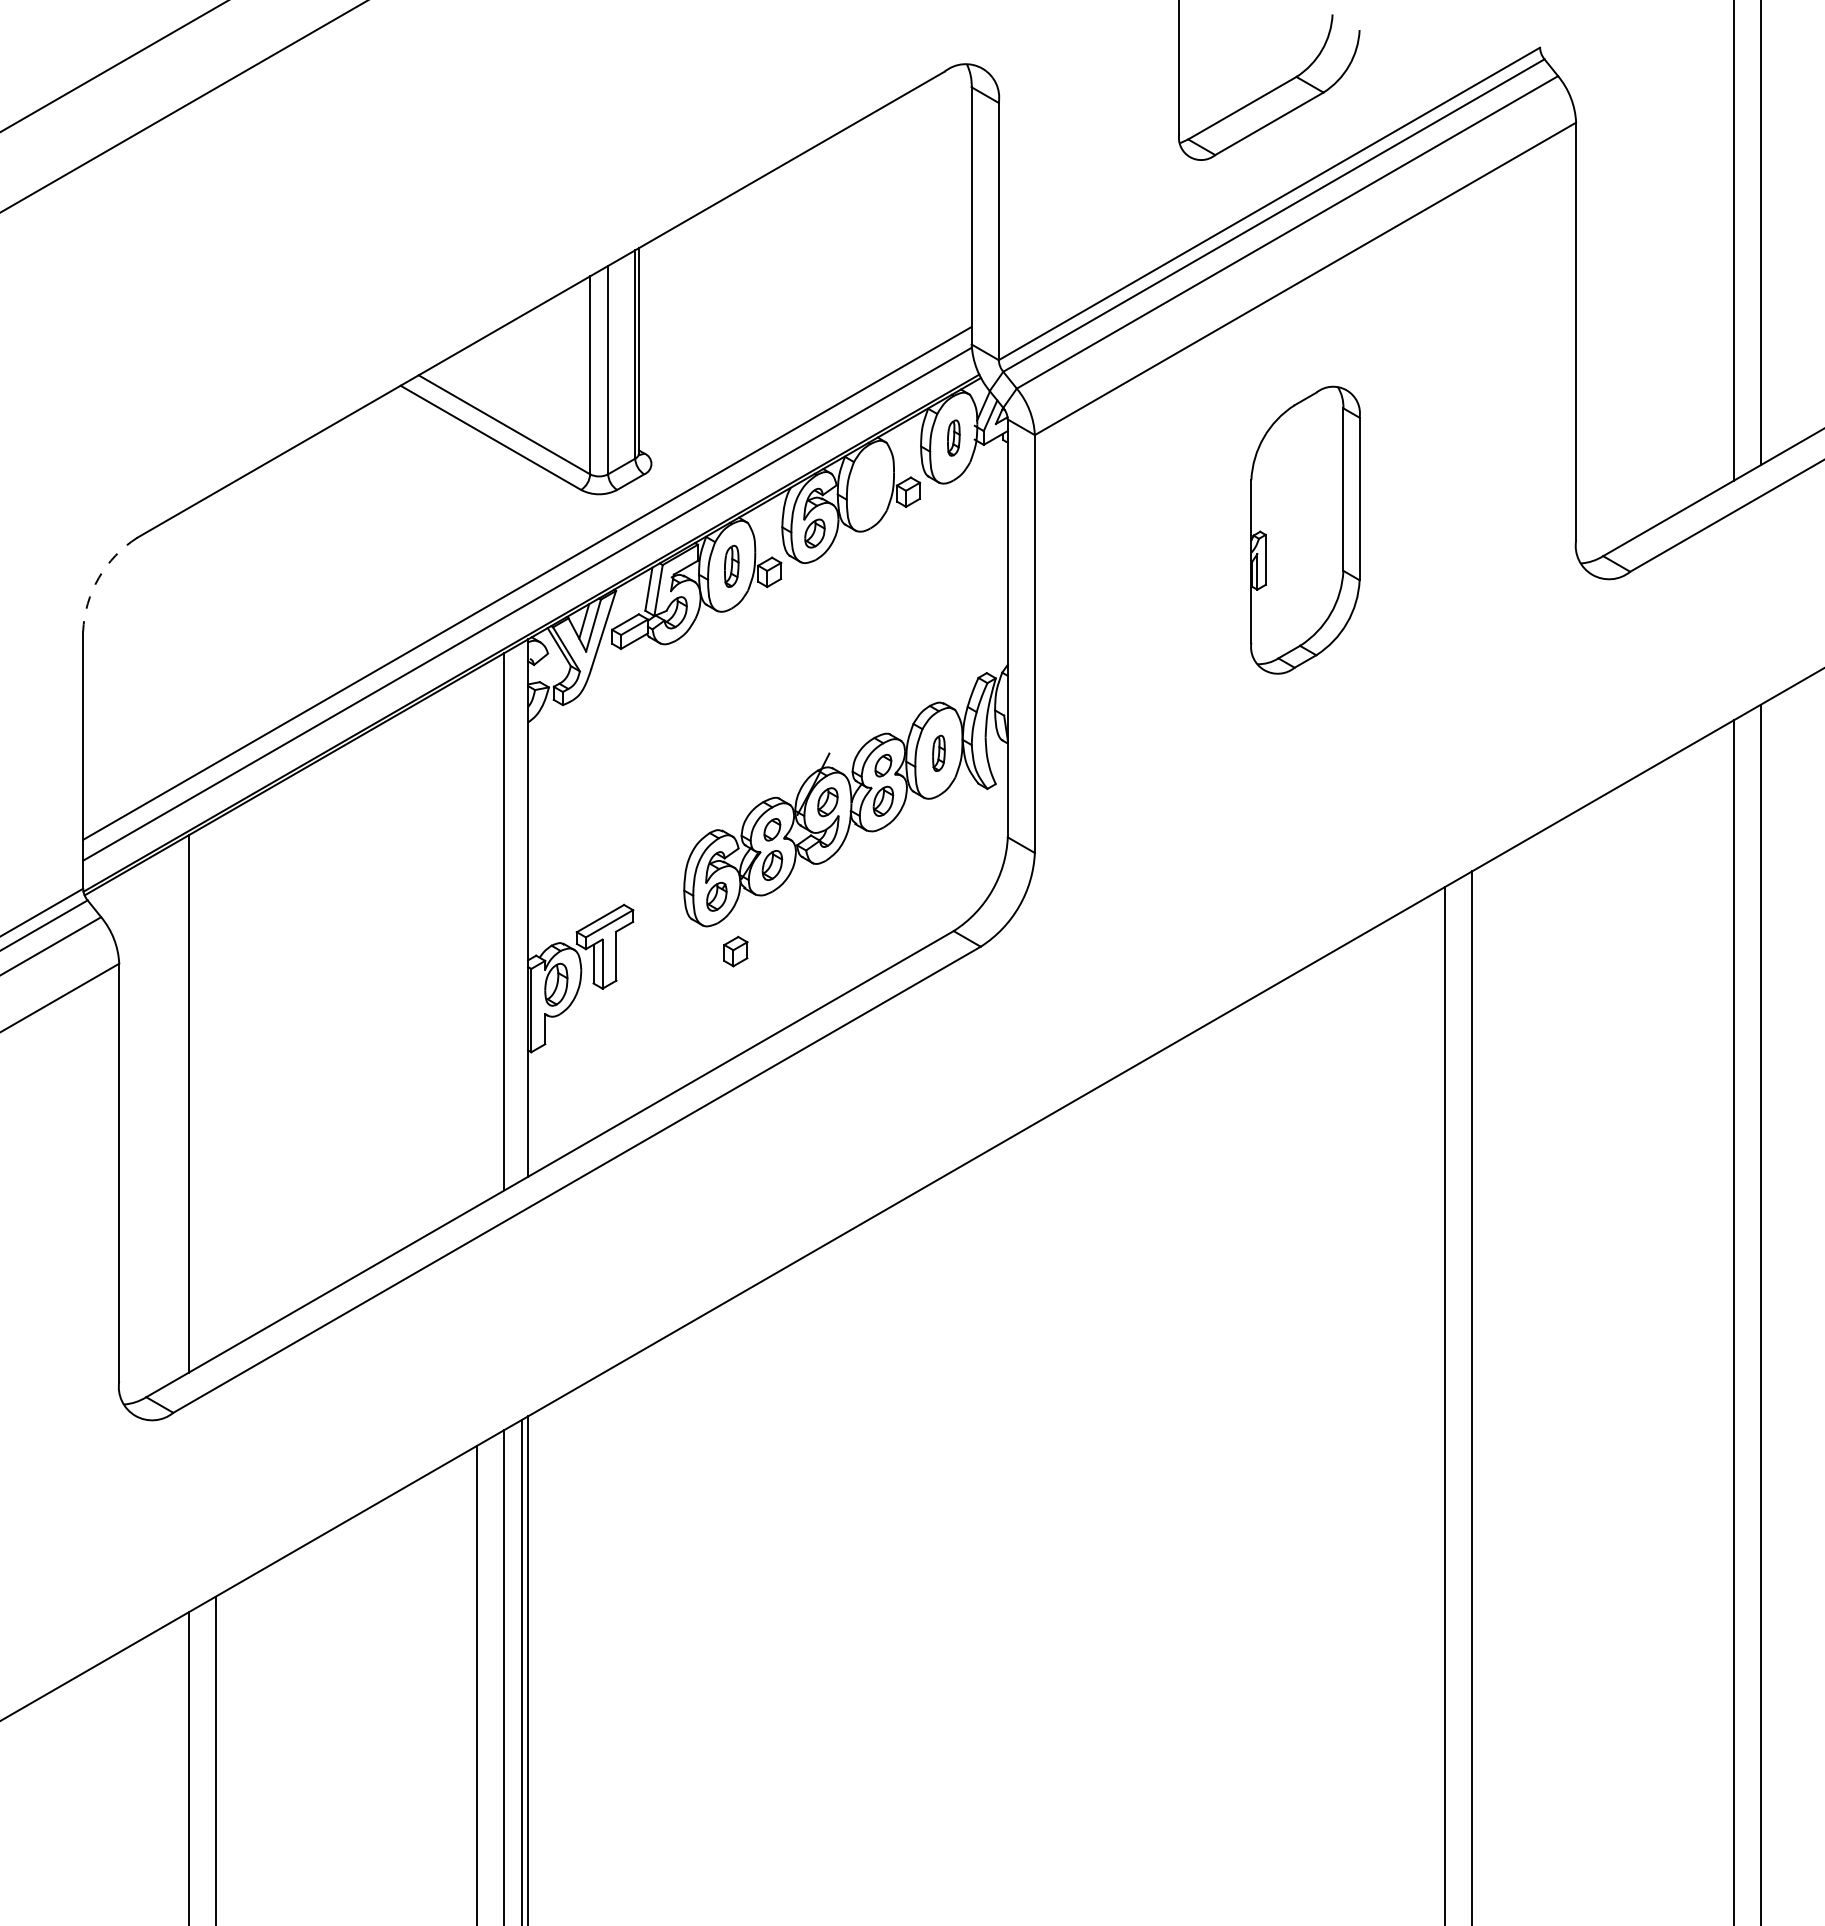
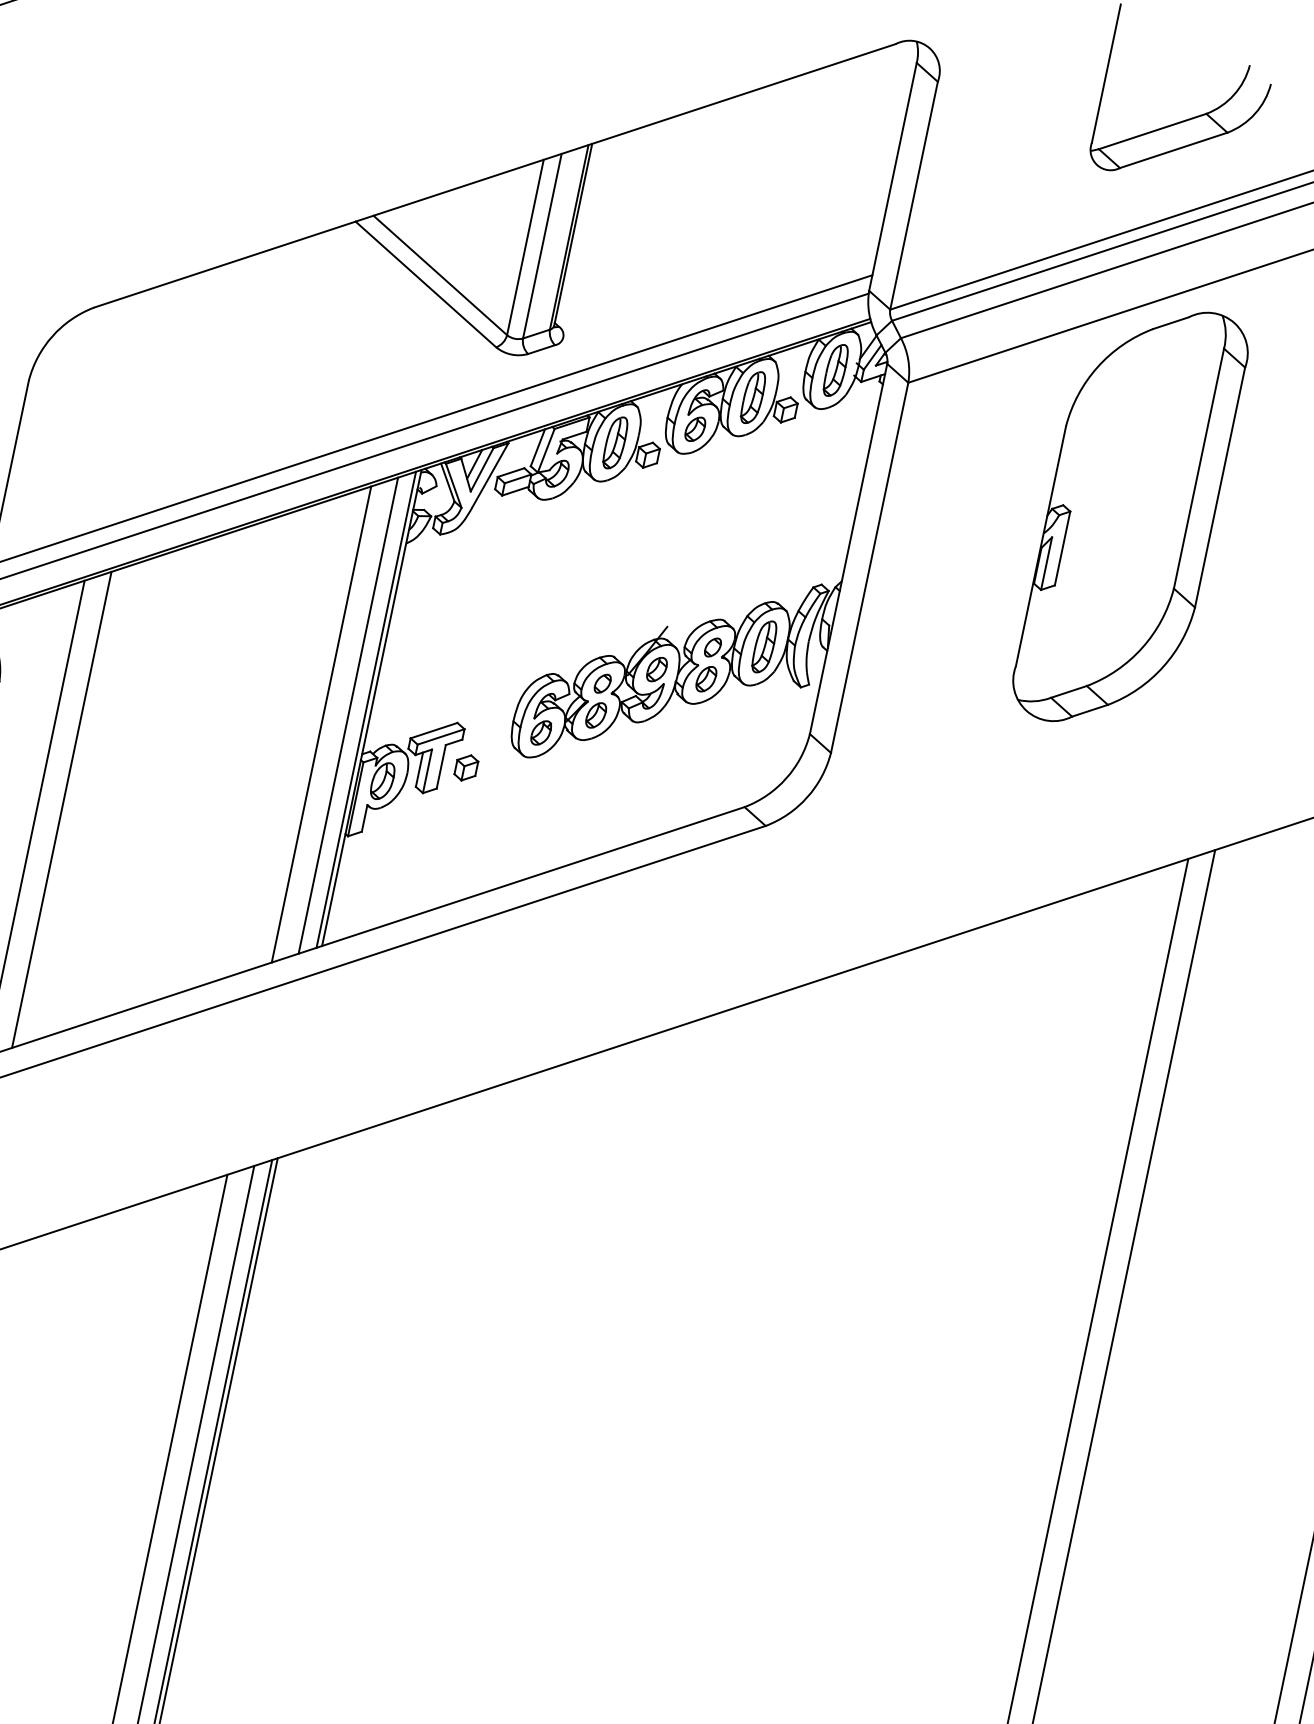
part: (953, 437) -> (835, 369), size x1.67
part: (870, 485) -> (753, 396), added
part: (1305, 530) -> (1130, 517), size x1.67
part: (731, 566) -> (615, 442), size x1.43
arc: (98, 578) -> (52, 336), dashed -> solid
part: (938, 753) -> (764, 646), size x1.67
line: (522, 911) -> (366, 709), added
line: (477, 937) -> (321, 724), added
part: (735, 951) -> (466, 767), moved
line: (215, 1088) -> (61, 809), added

